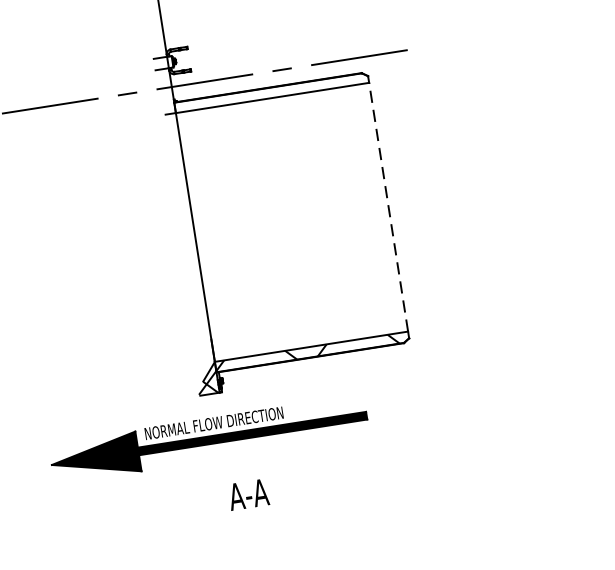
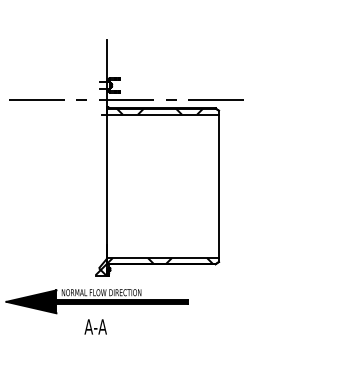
hatch: (265, 93) -> (159, 111), added
line: (387, 207) -> (218, 186), dashed -> solid
text: (248, 493) -> (95, 326), moved

